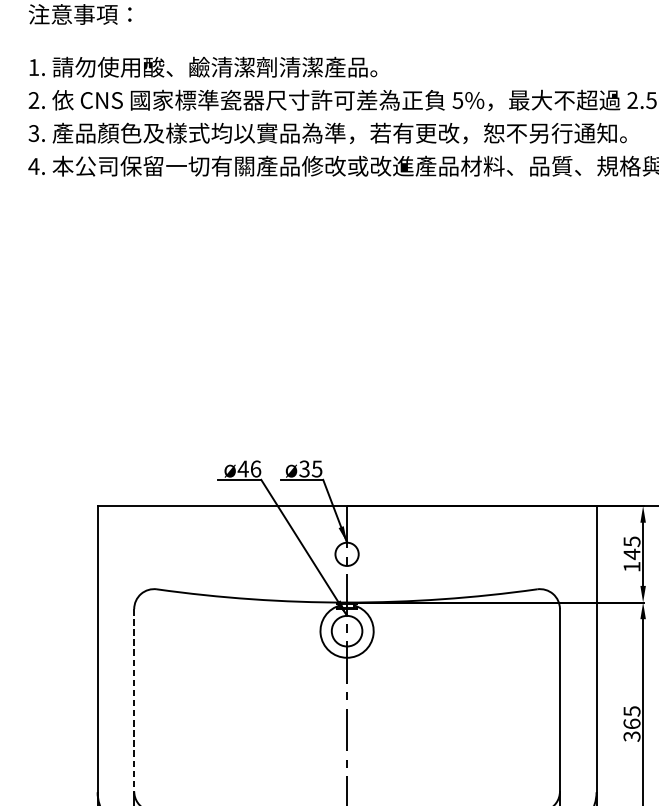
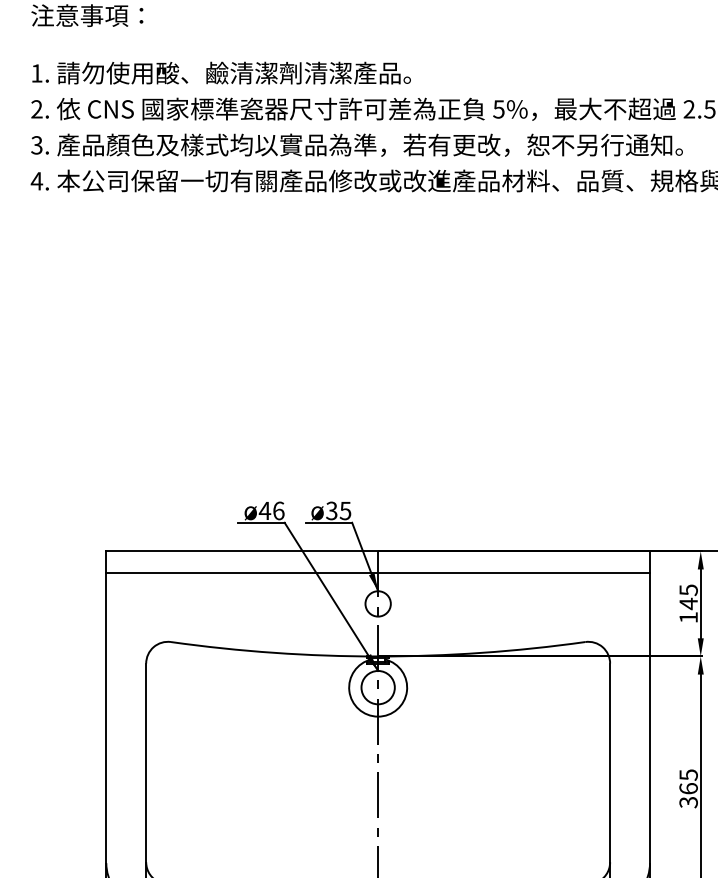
line: (347, 526) -> (378, 573), added
line: (134, 700) -> (146, 763), dashed -> solid

